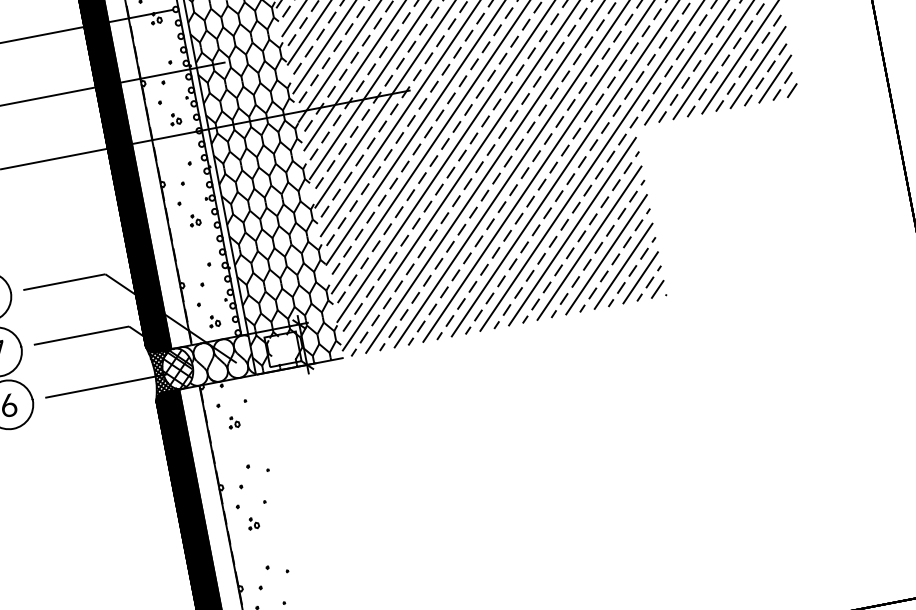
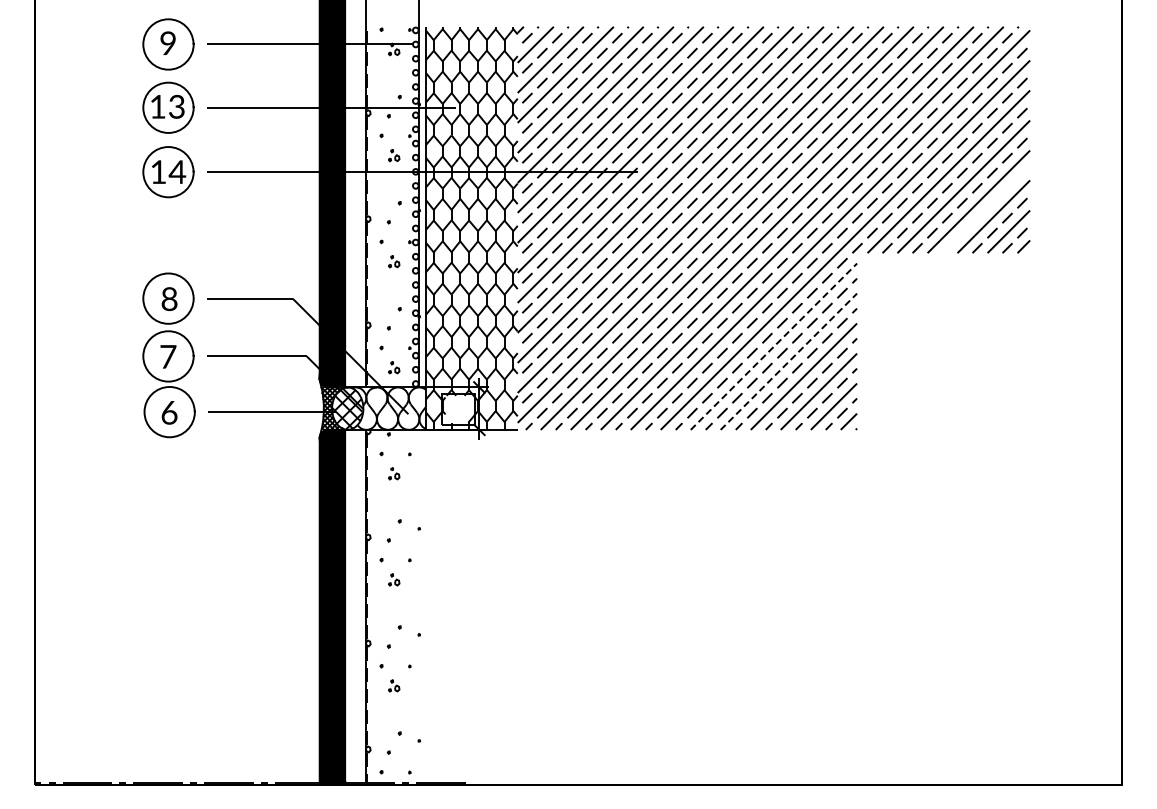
line: (750, 60) -> (987, 208), removed
line: (572, 231) -> (773, 346), solid -> dashed
line: (590, 242) -> (789, 361), solid -> dashed

